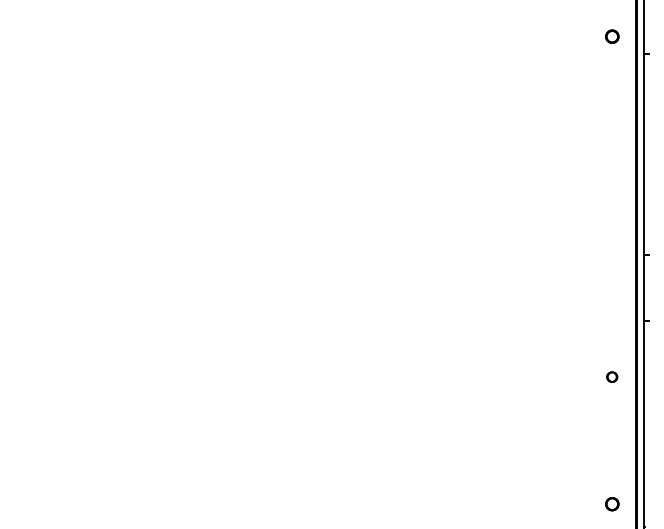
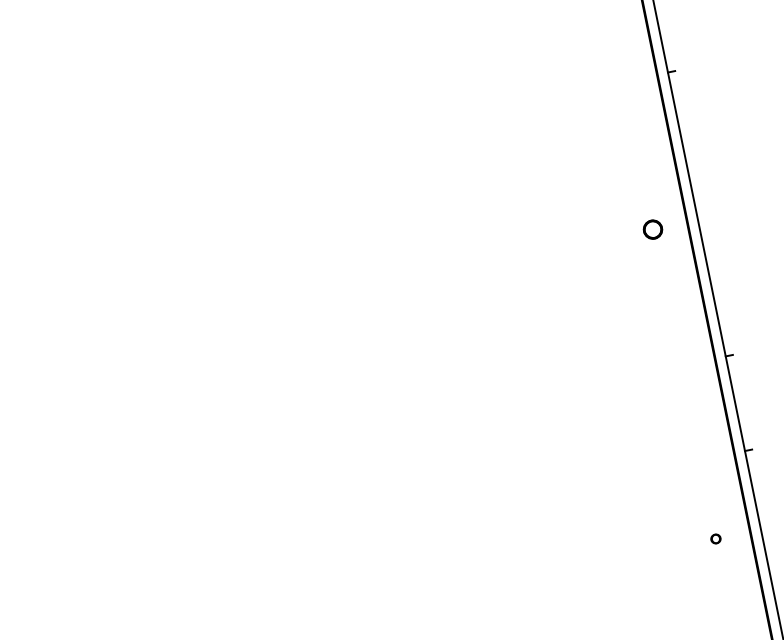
circle: (612, 36) -> (653, 229), moved
part: (612, 376) -> (716, 538), size x0.62

